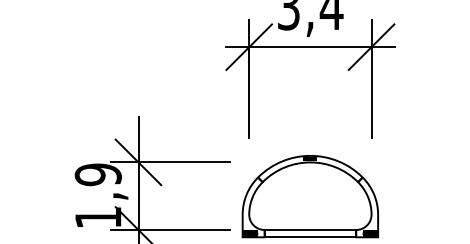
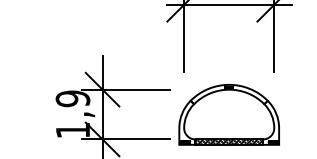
hatch: (310, 233) -> (229, 142), added

